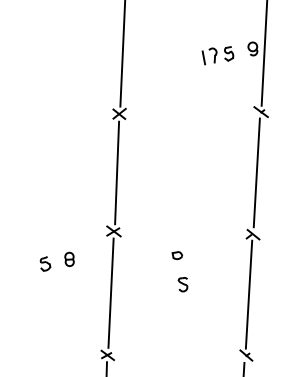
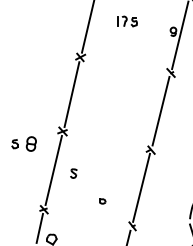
part: (218, 55) -> (127, 21), moved
part: (177, 255) -> (102, 201), moved
part: (69, 258) -> (31, 143), size x1.6
part: (182, 284) -> (73, 173), moved

